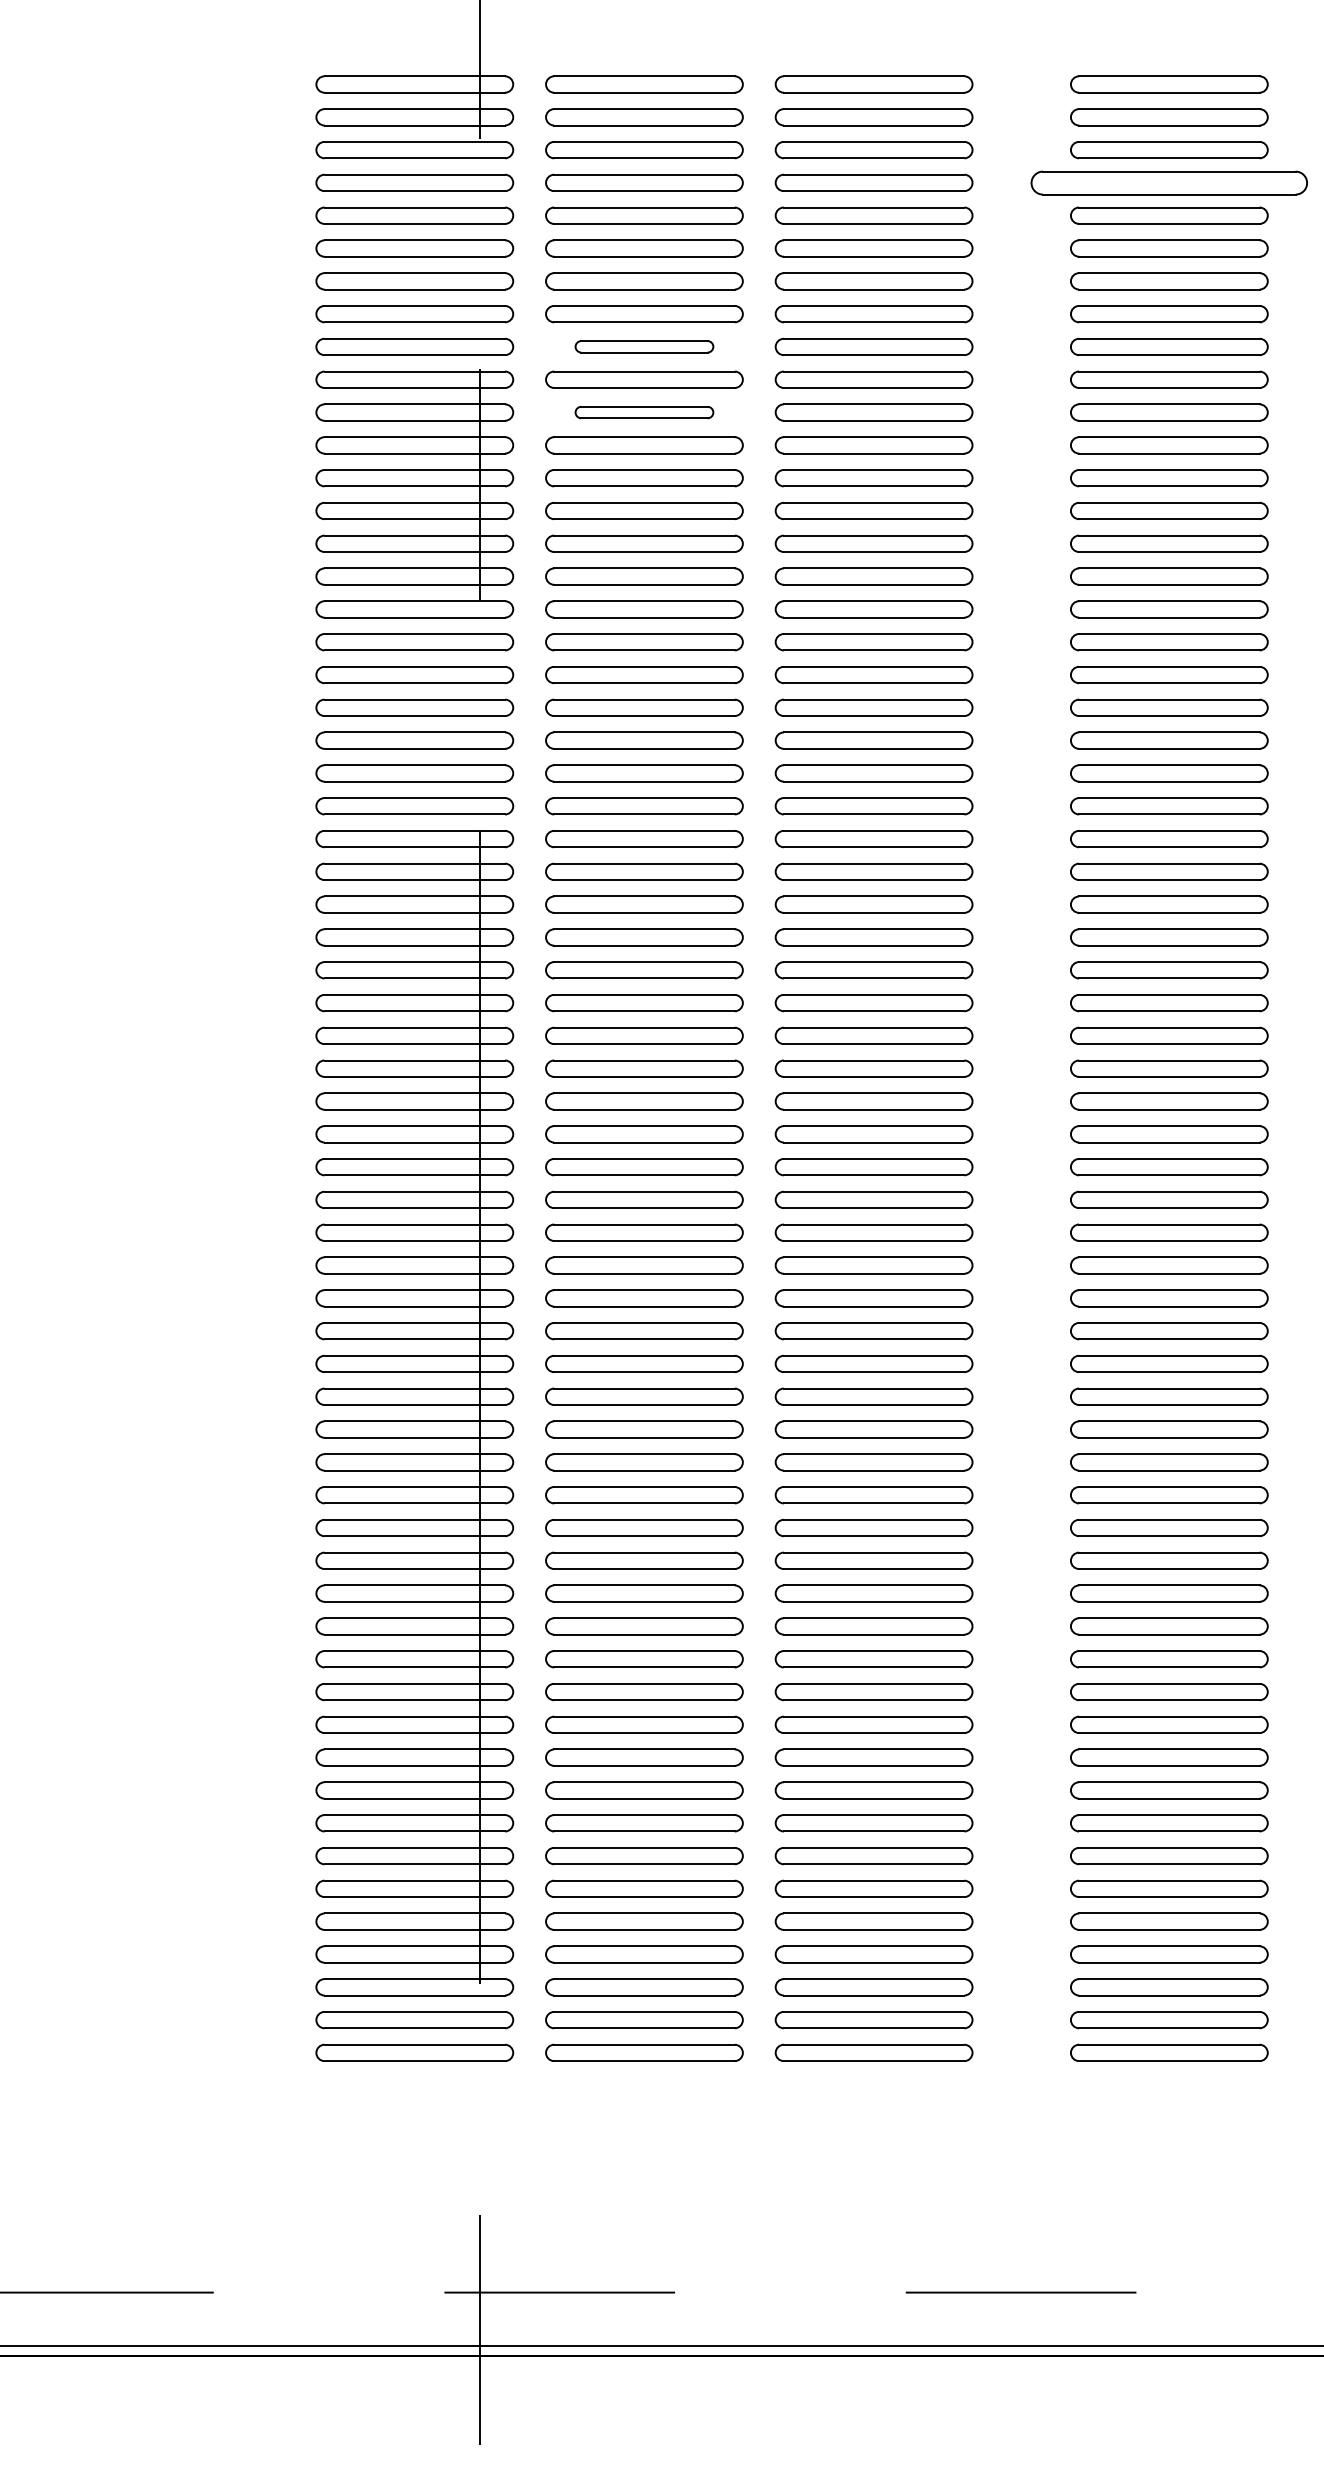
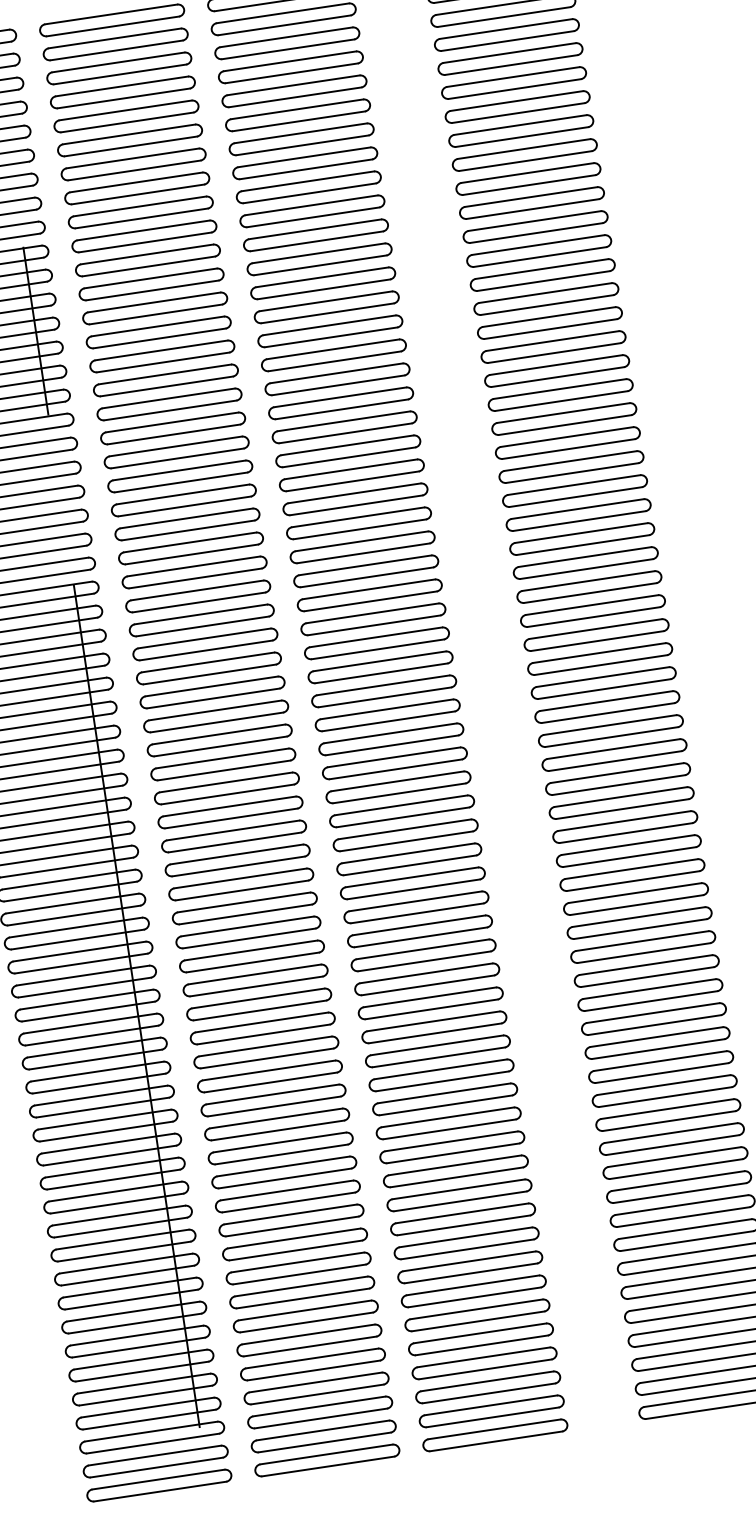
part: (1169, 182) -> (506, 34), size x0.71
part: (644, 346) -> (140, 212), size x1.43
part: (644, 412) -> (148, 260), size x1.43

